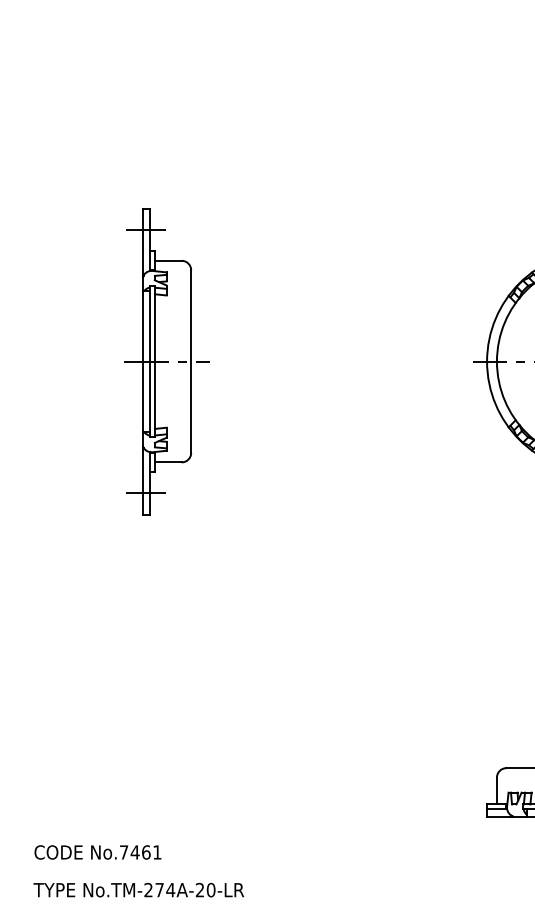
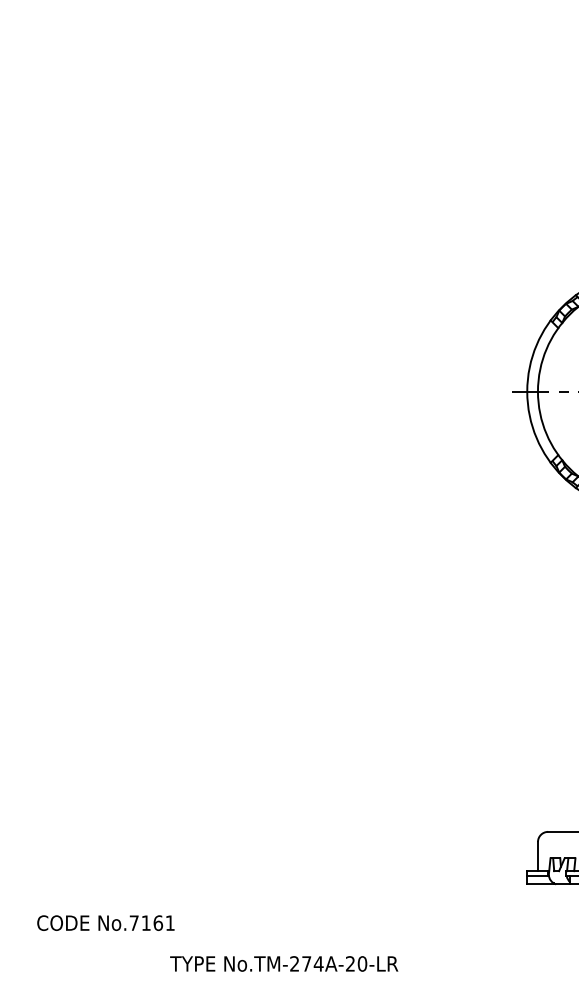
part: (166, 361) -> (180, 391), removed
text: (135, 851) -> (146, 922), No.7461 -> No.7161
text: (139, 889) -> (284, 963), moved

